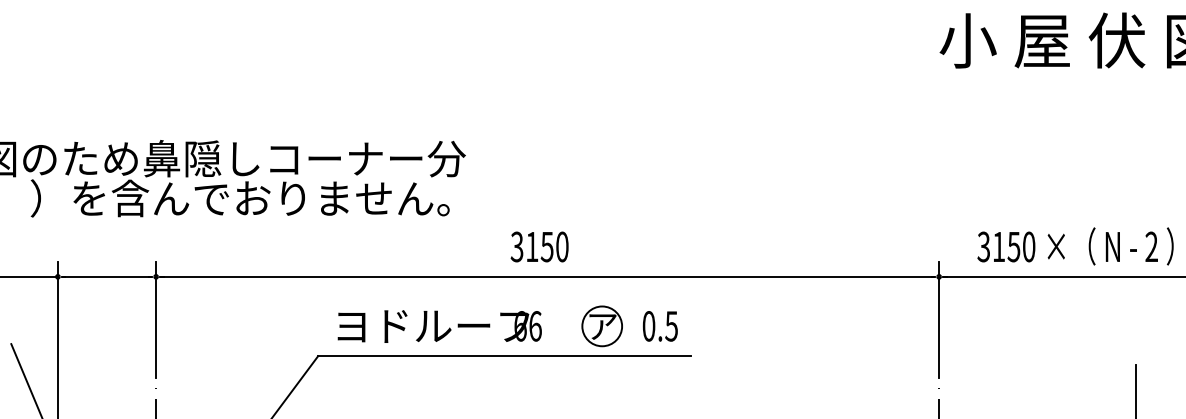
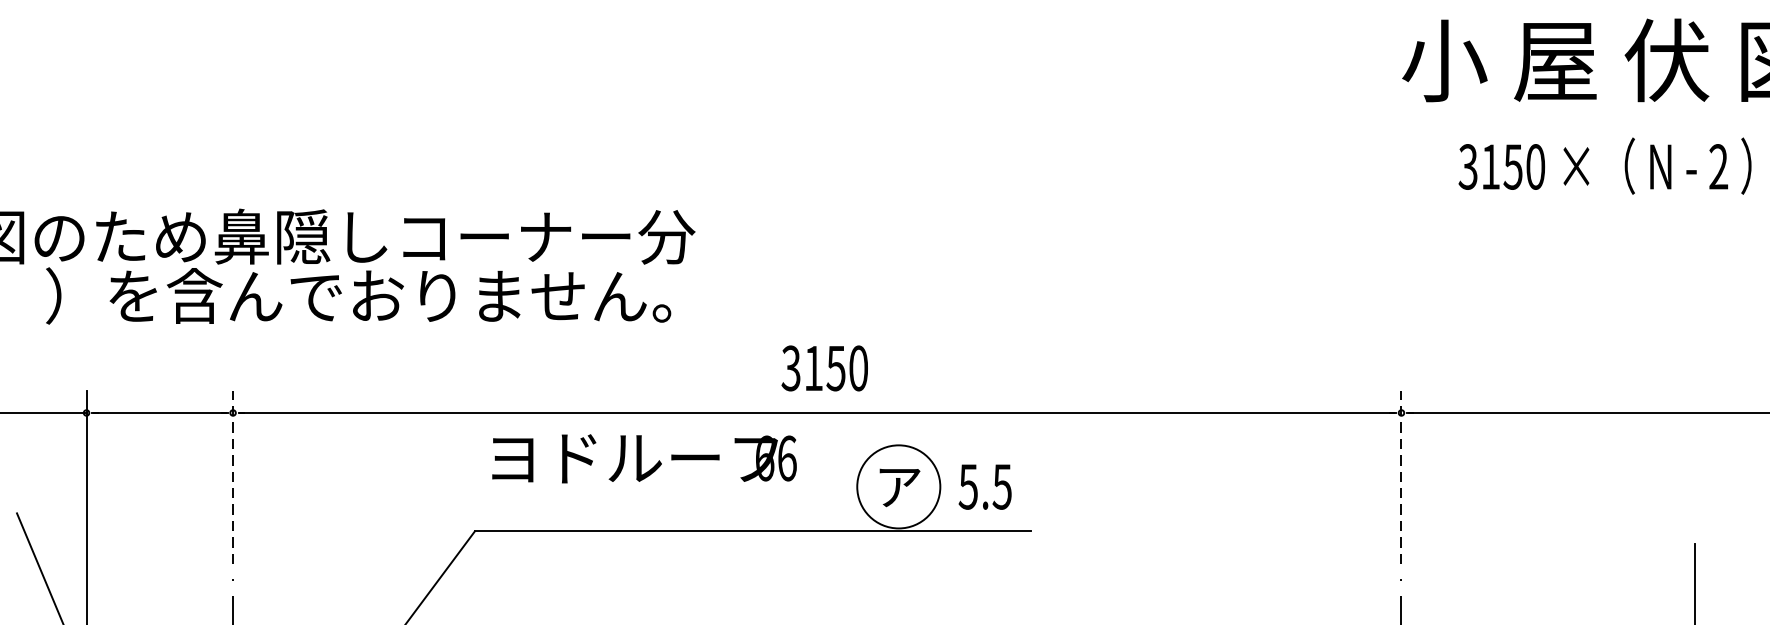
text: (539, 246) -> (824, 367), moved
text: (1075, 246) -> (1604, 166), moved
line: (156, 319) -> (233, 476), solid -> dashed
line: (939, 319) -> (1402, 476), solid -> dashed
text: (439, 326) -> (644, 458), moved
circle: (602, 326) -> (899, 487), size x1.4
text: (648, 326) -> (967, 487), 0.5 -> 5.5

